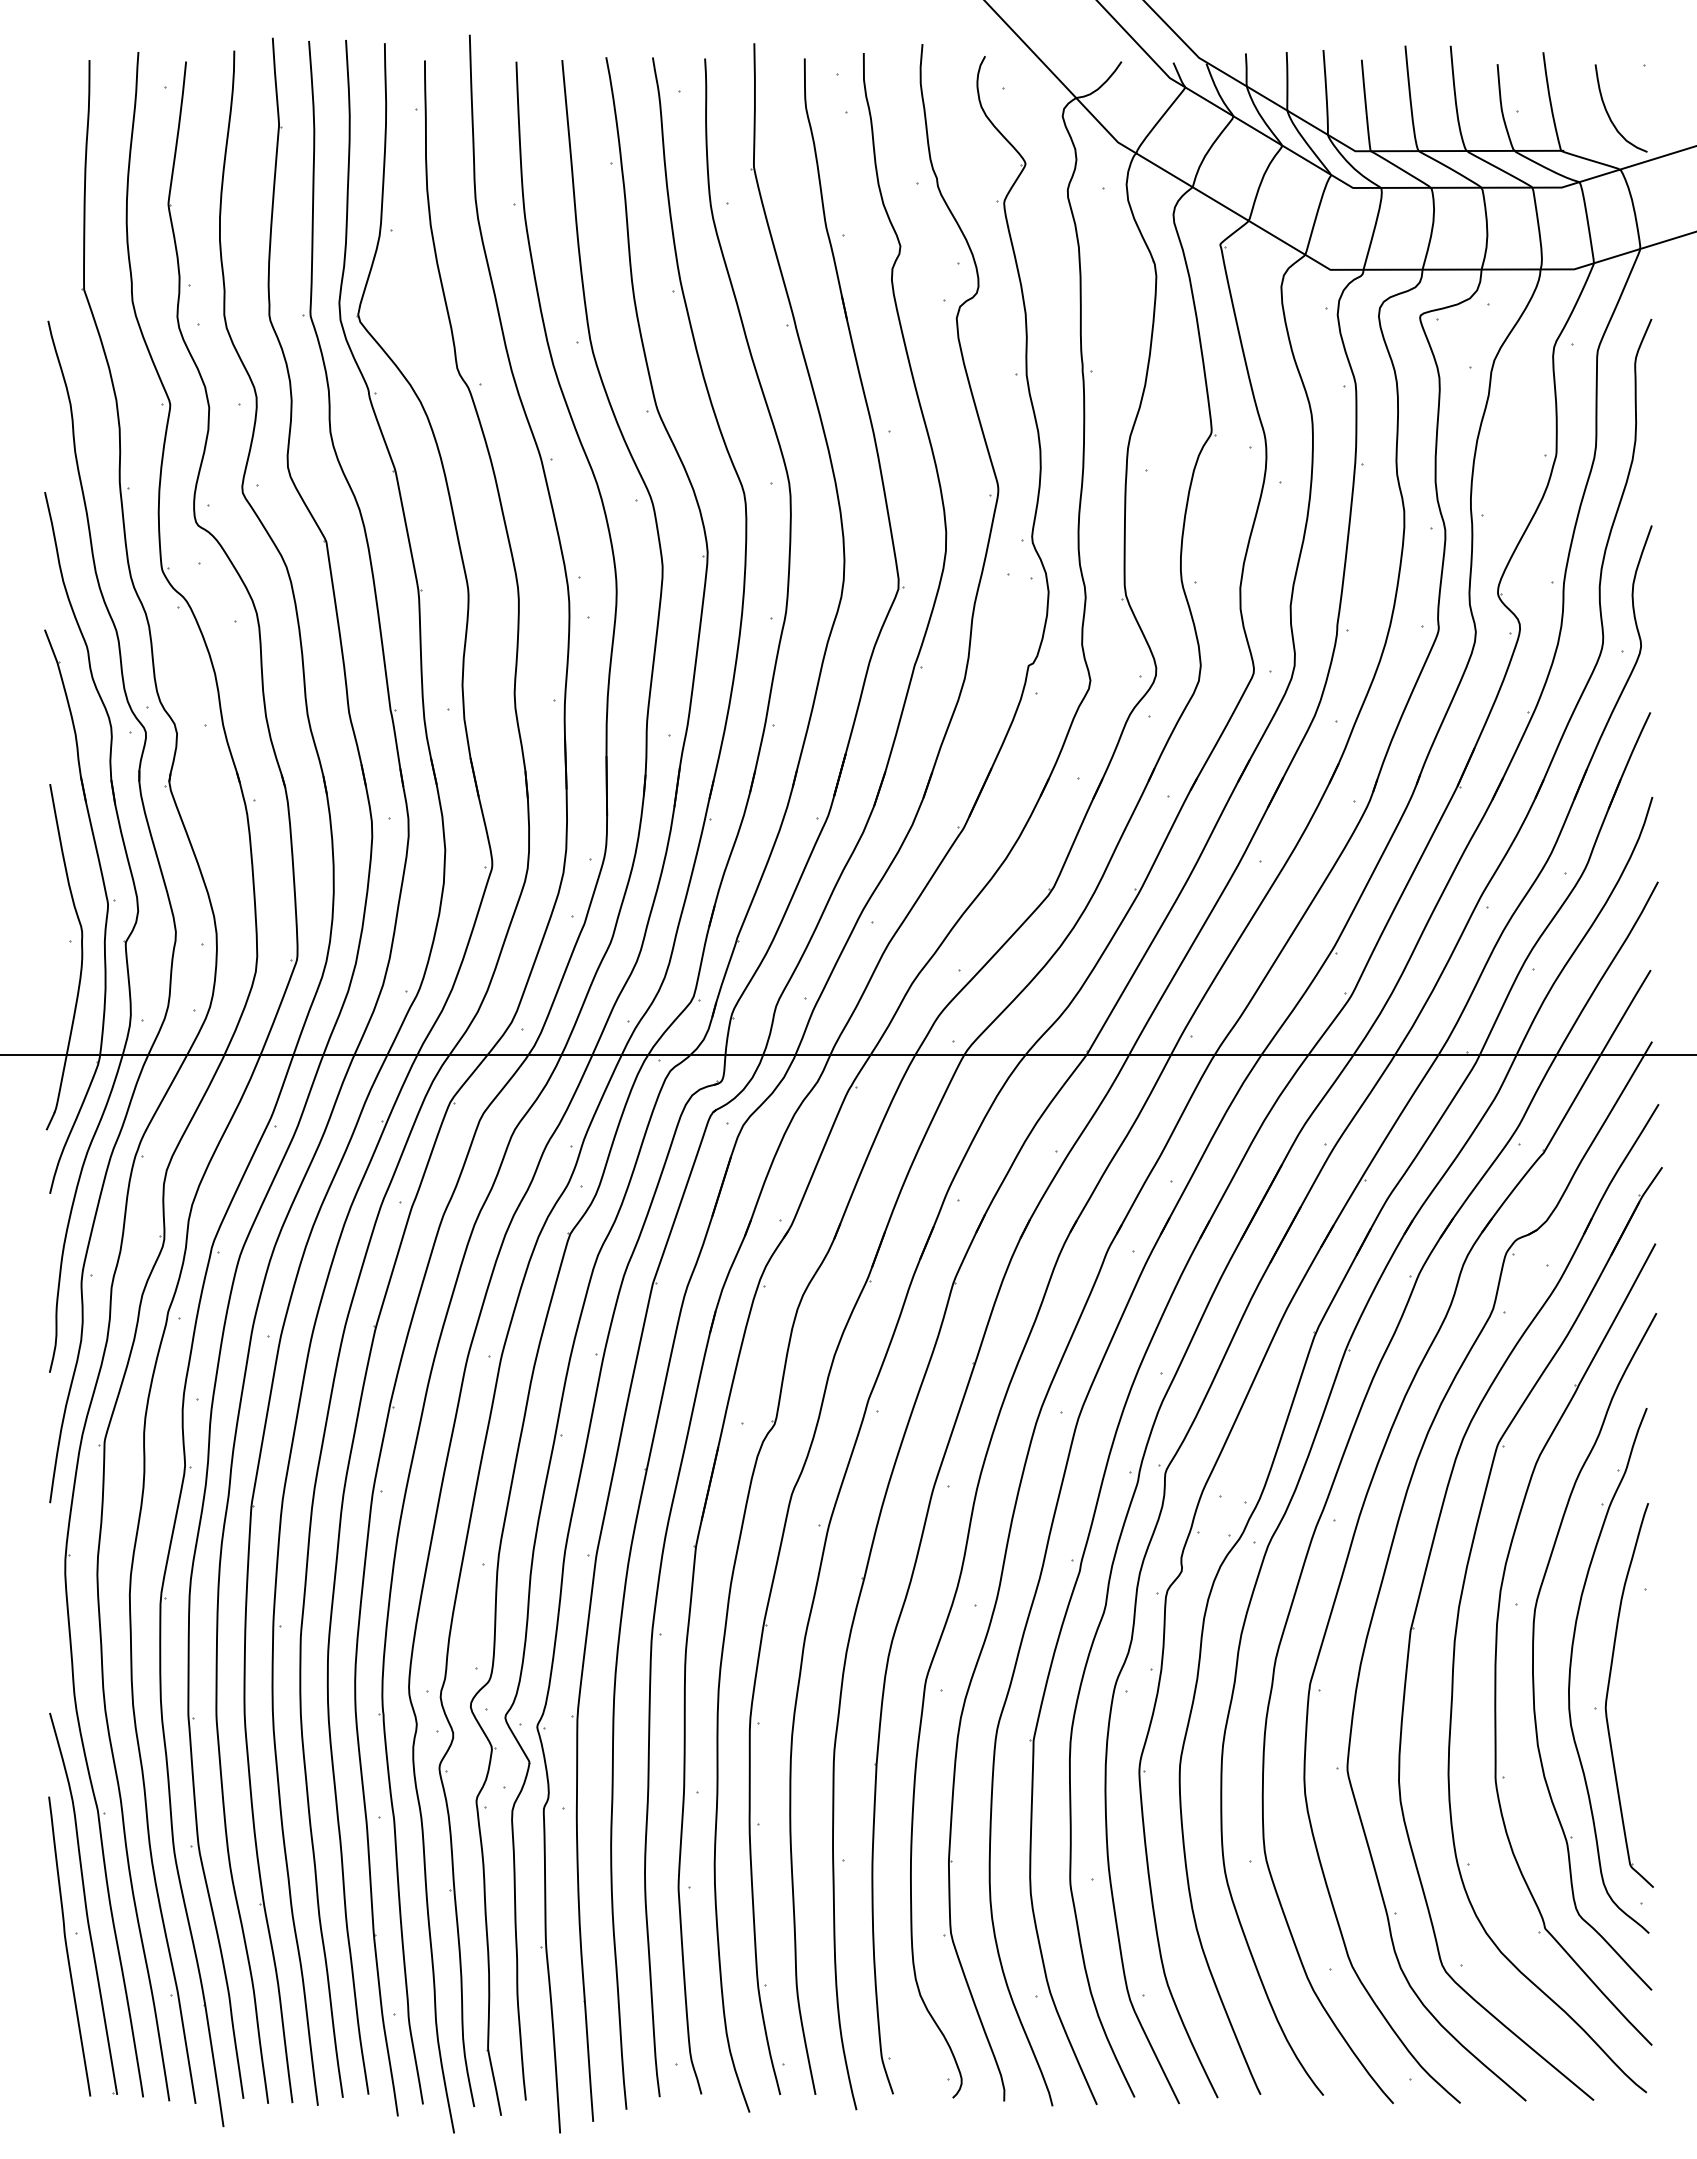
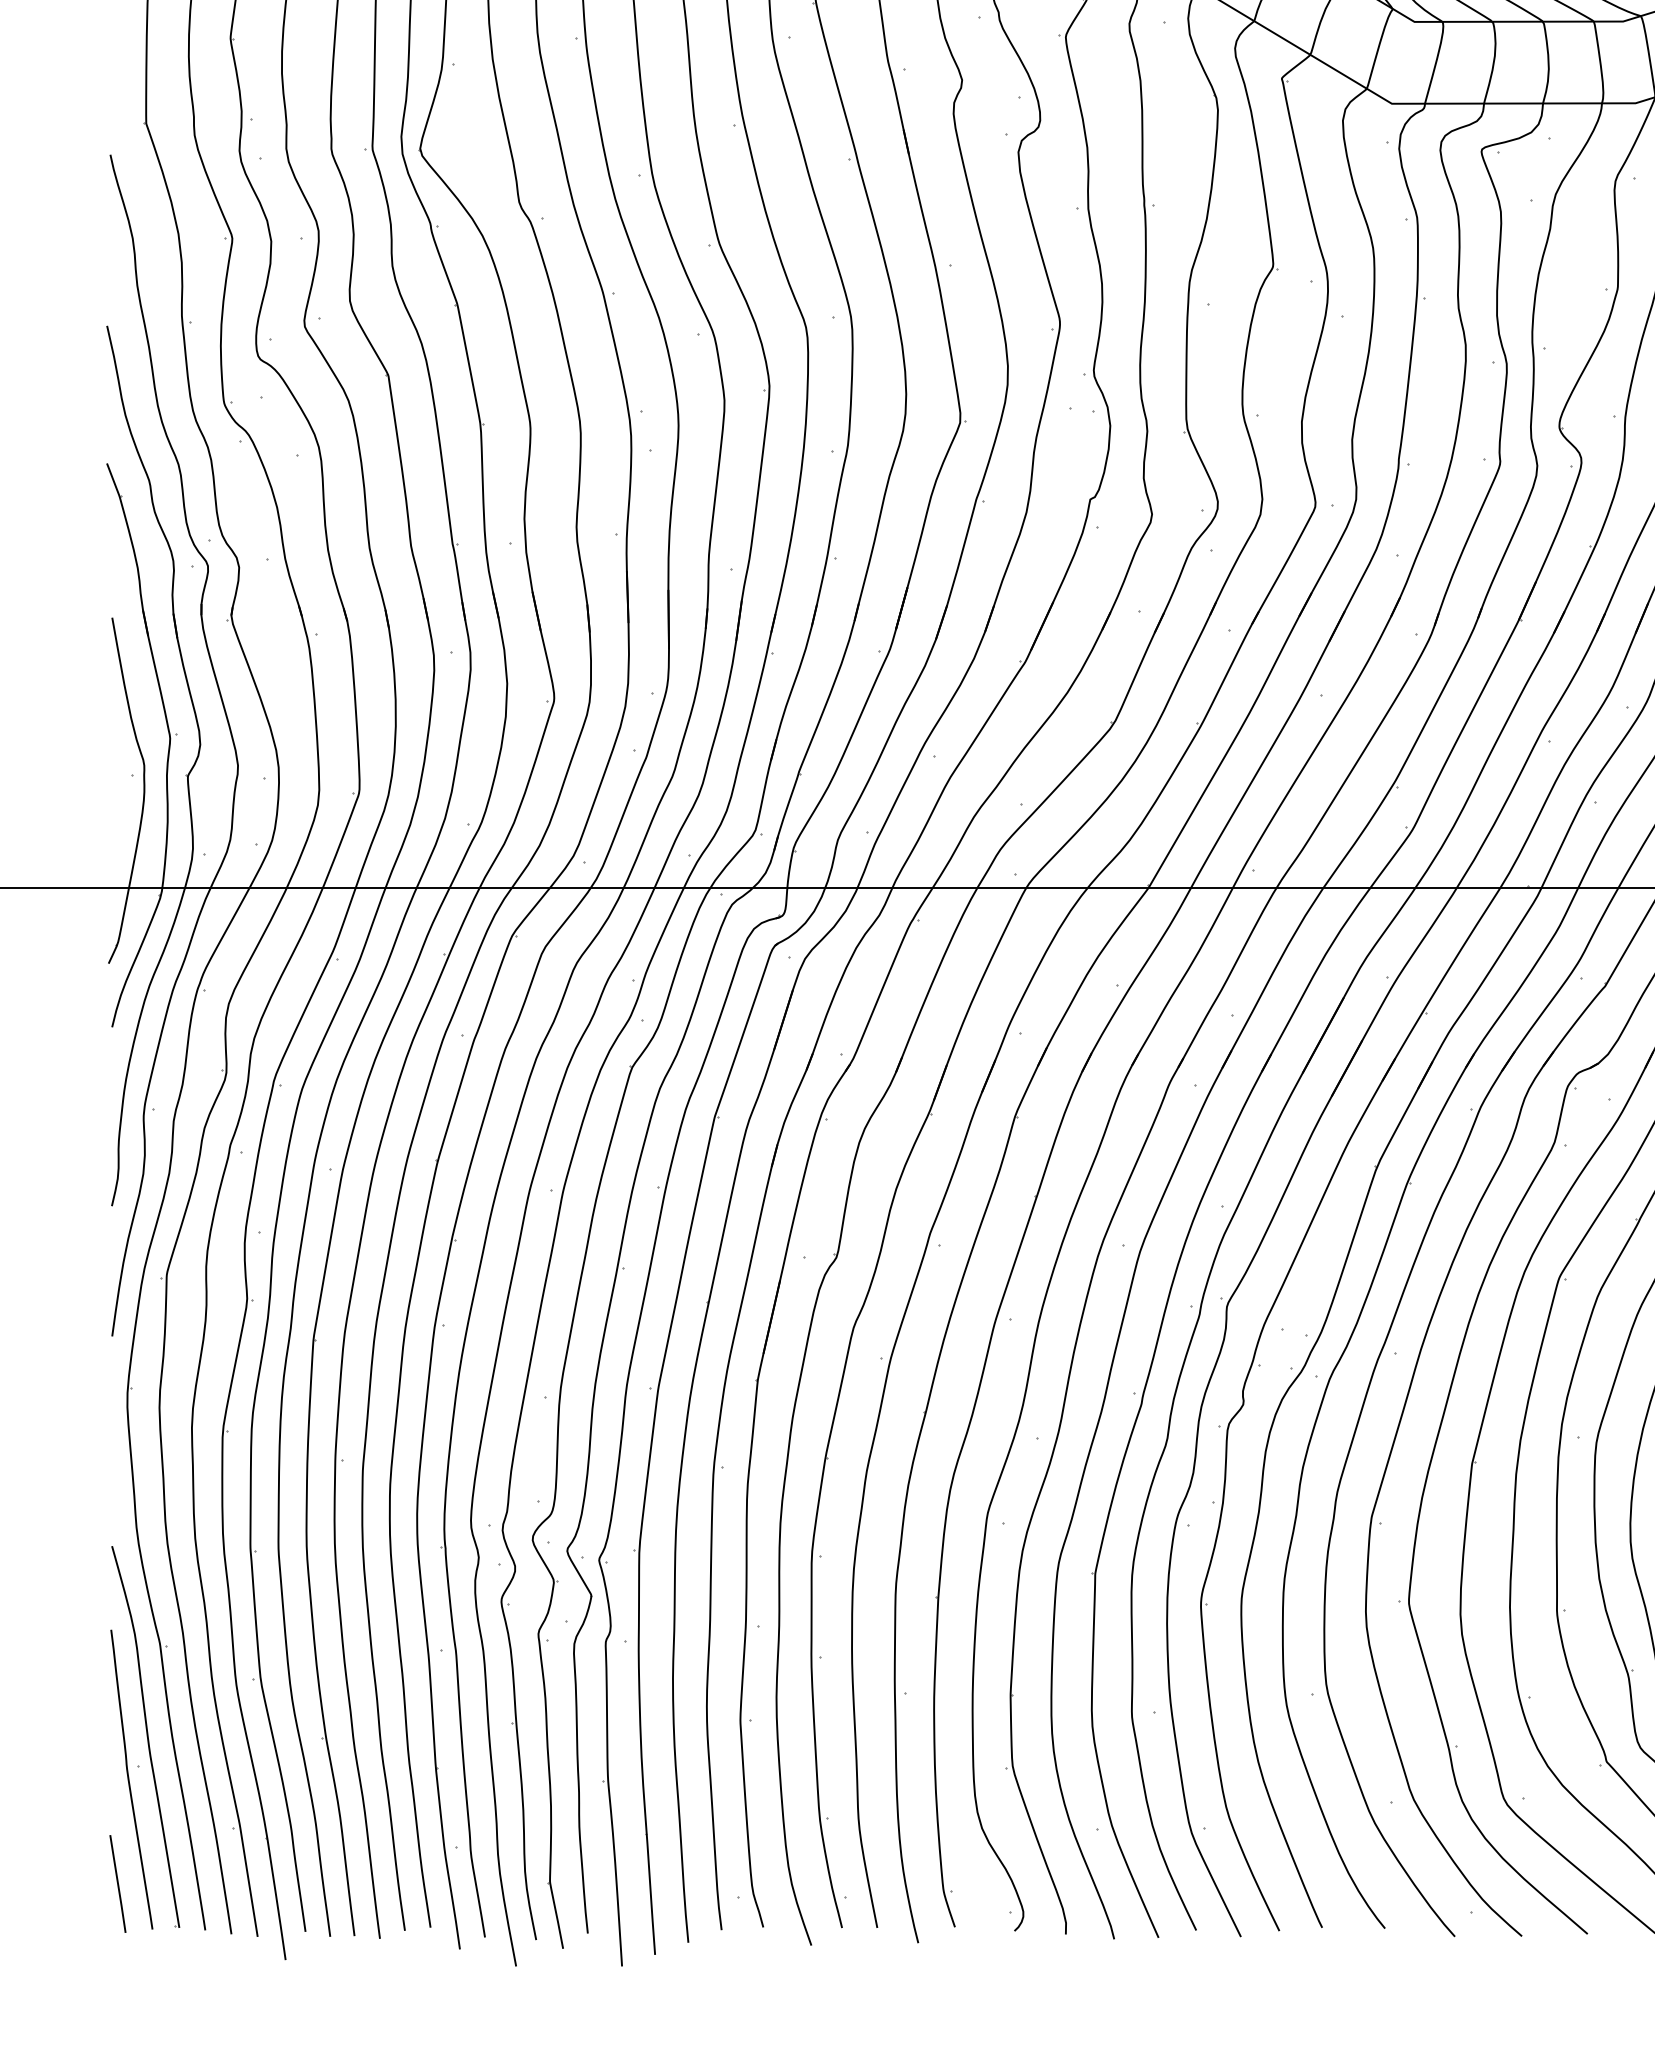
line: (55, 2050) -> (117, 1883), added

